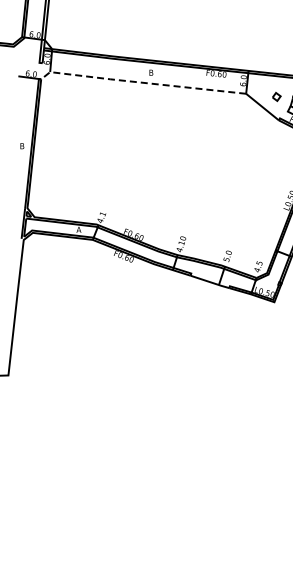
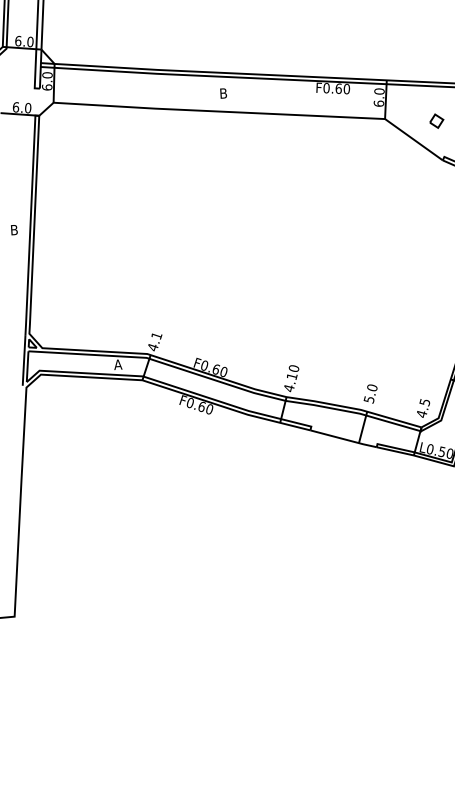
line: (140, 82) -> (206, 110), dashed -> solid

